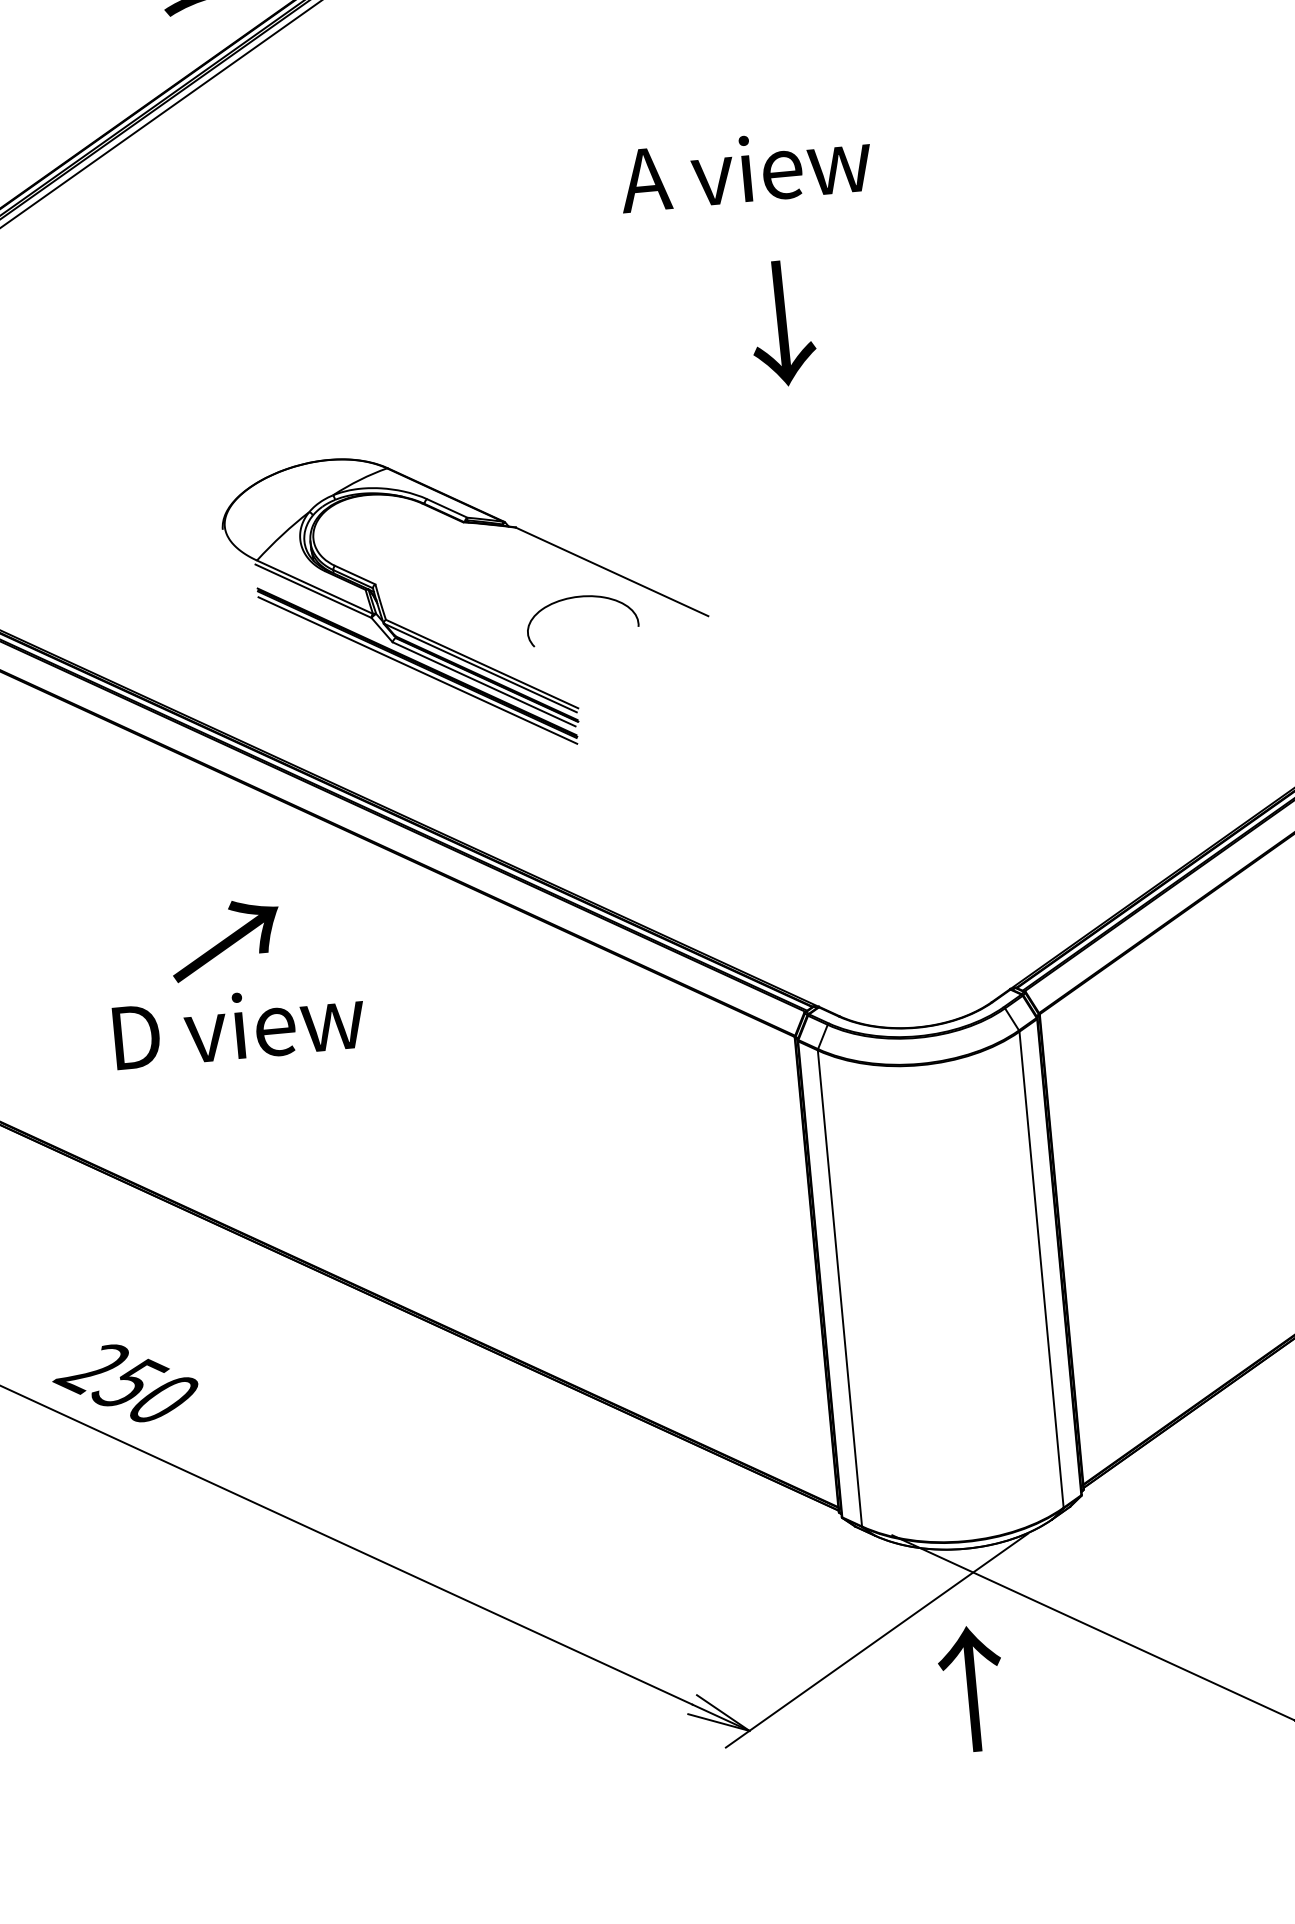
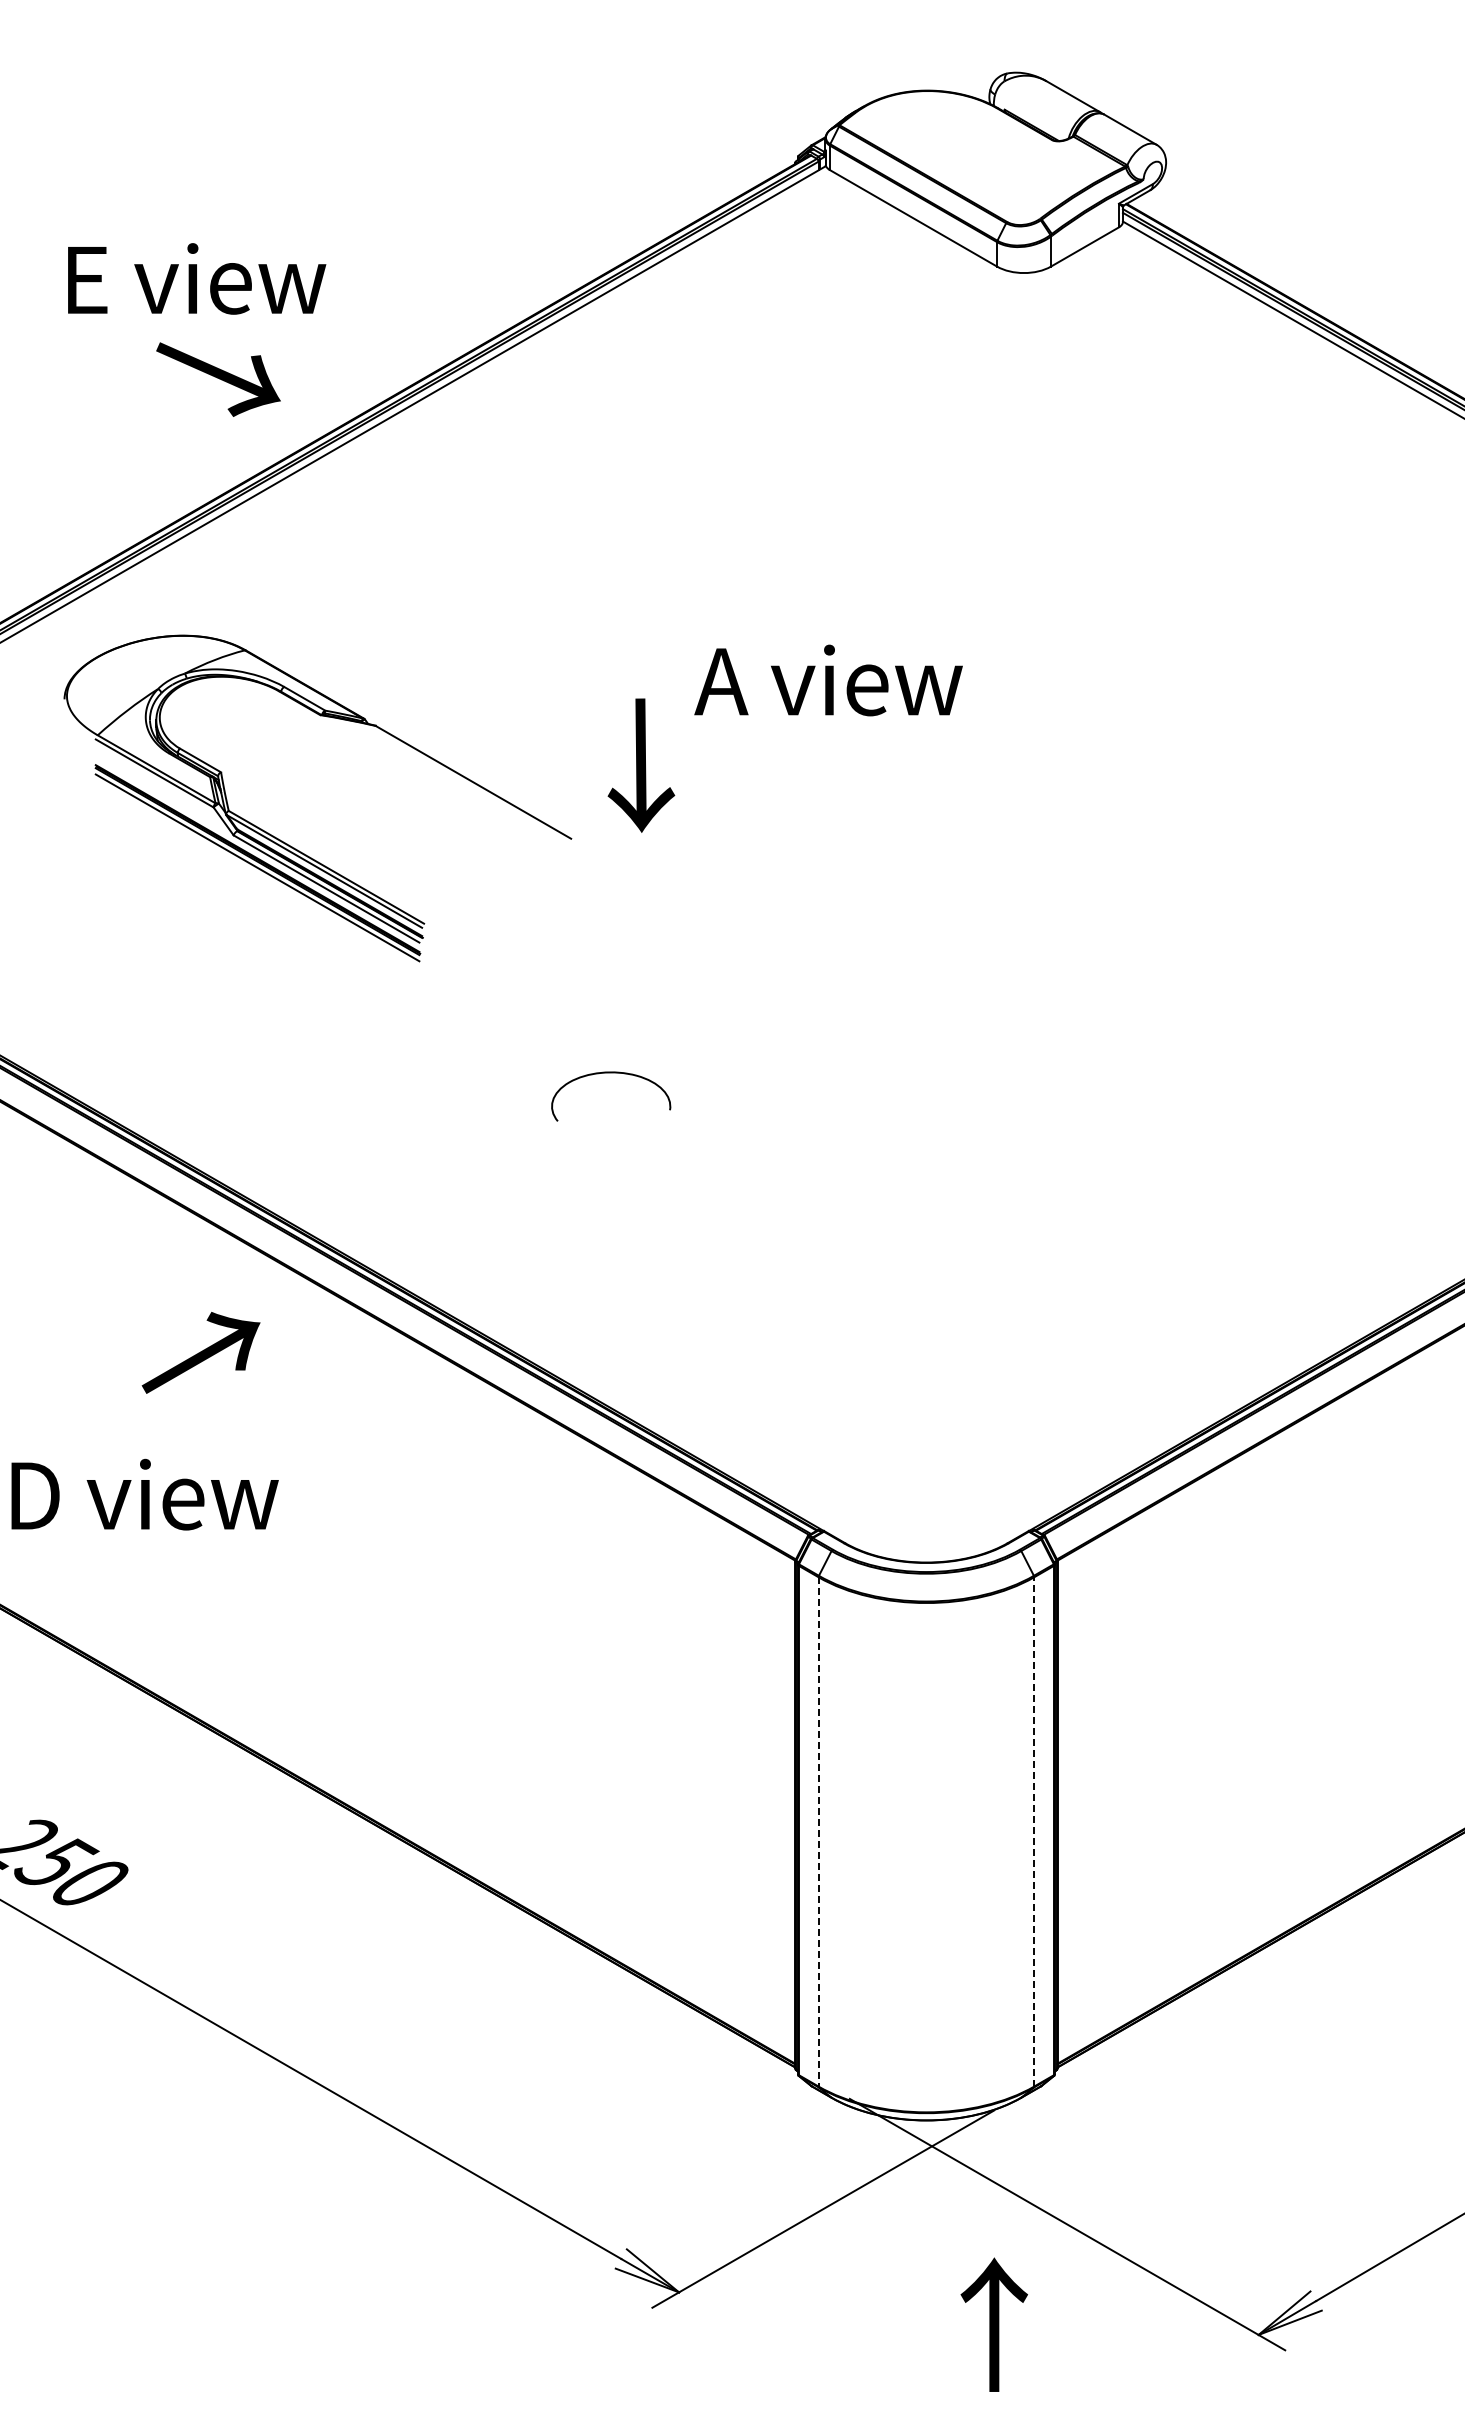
text: (745, 169) -> (828, 680), moved
text: (782, 323) -> (641, 765), moved
part: (445, 645) -> (289, 844), moved
text: (224, 939) -> (200, 1352), moved
text: (238, 1026) -> (144, 1494), moved
line: (1041, 1269) -> (1034, 1831), solid -> dashed
line: (839, 1288) -> (818, 1831), solid -> dashed
text: (971, 1688) -> (993, 2324), moved

